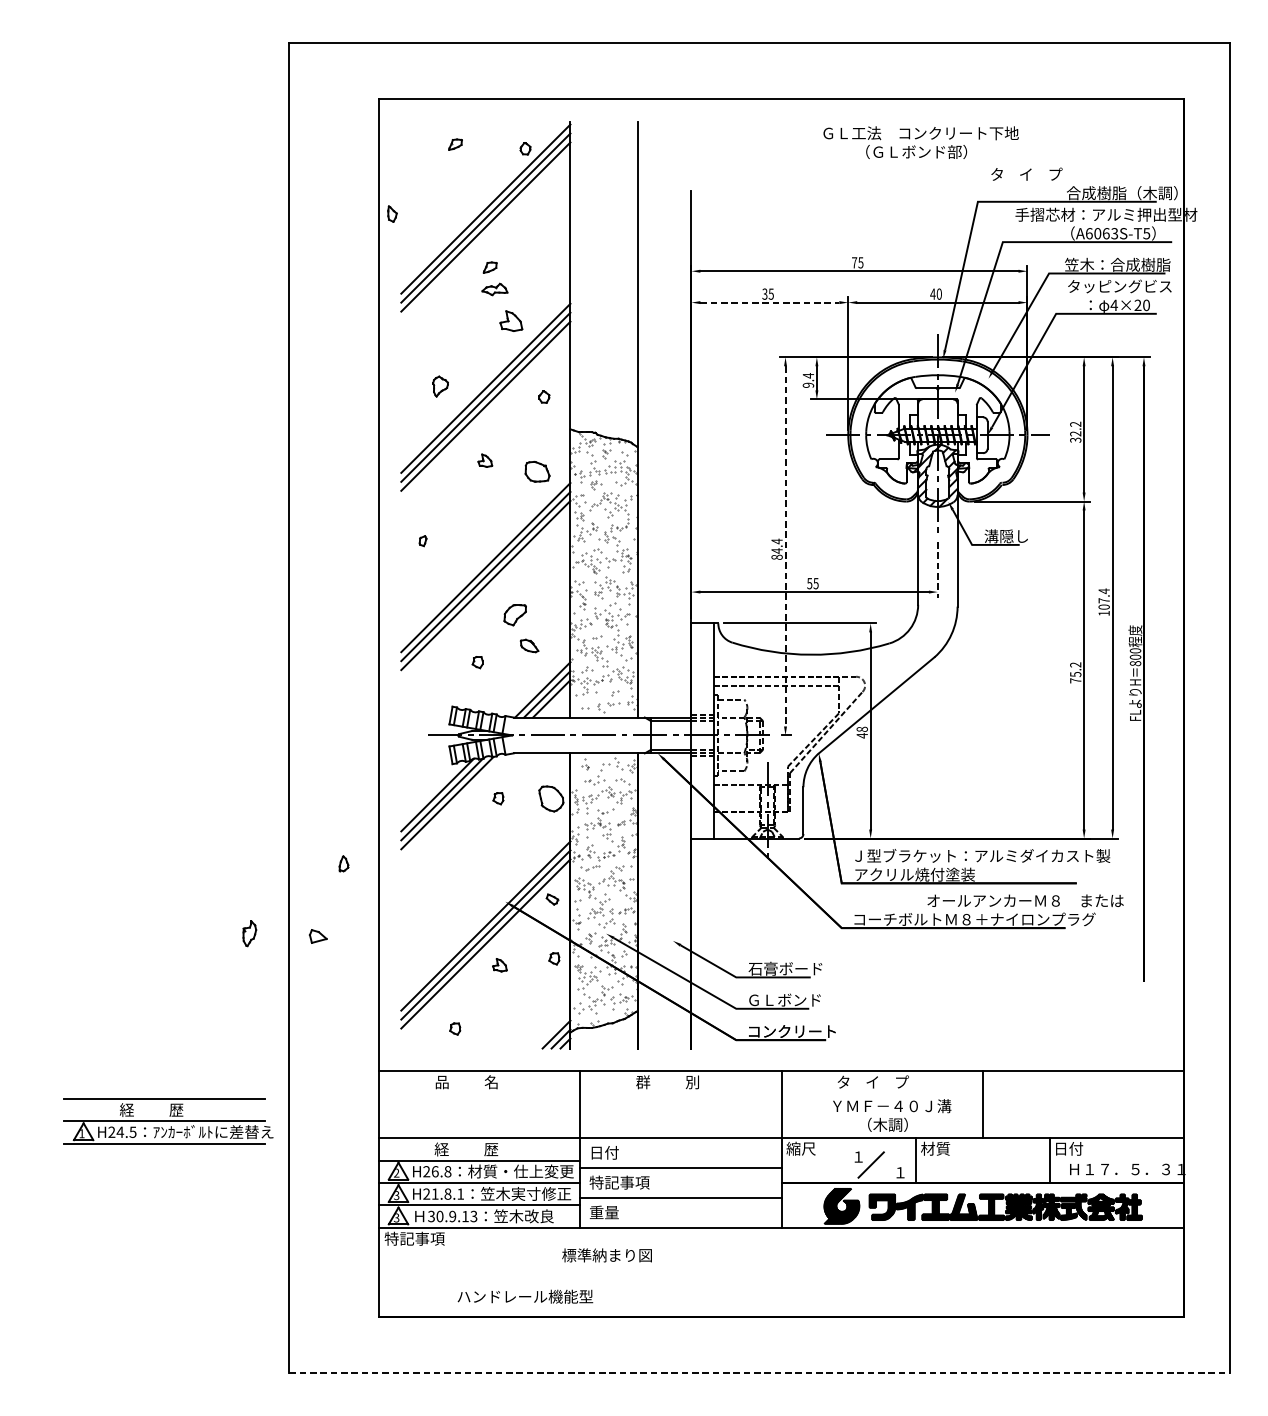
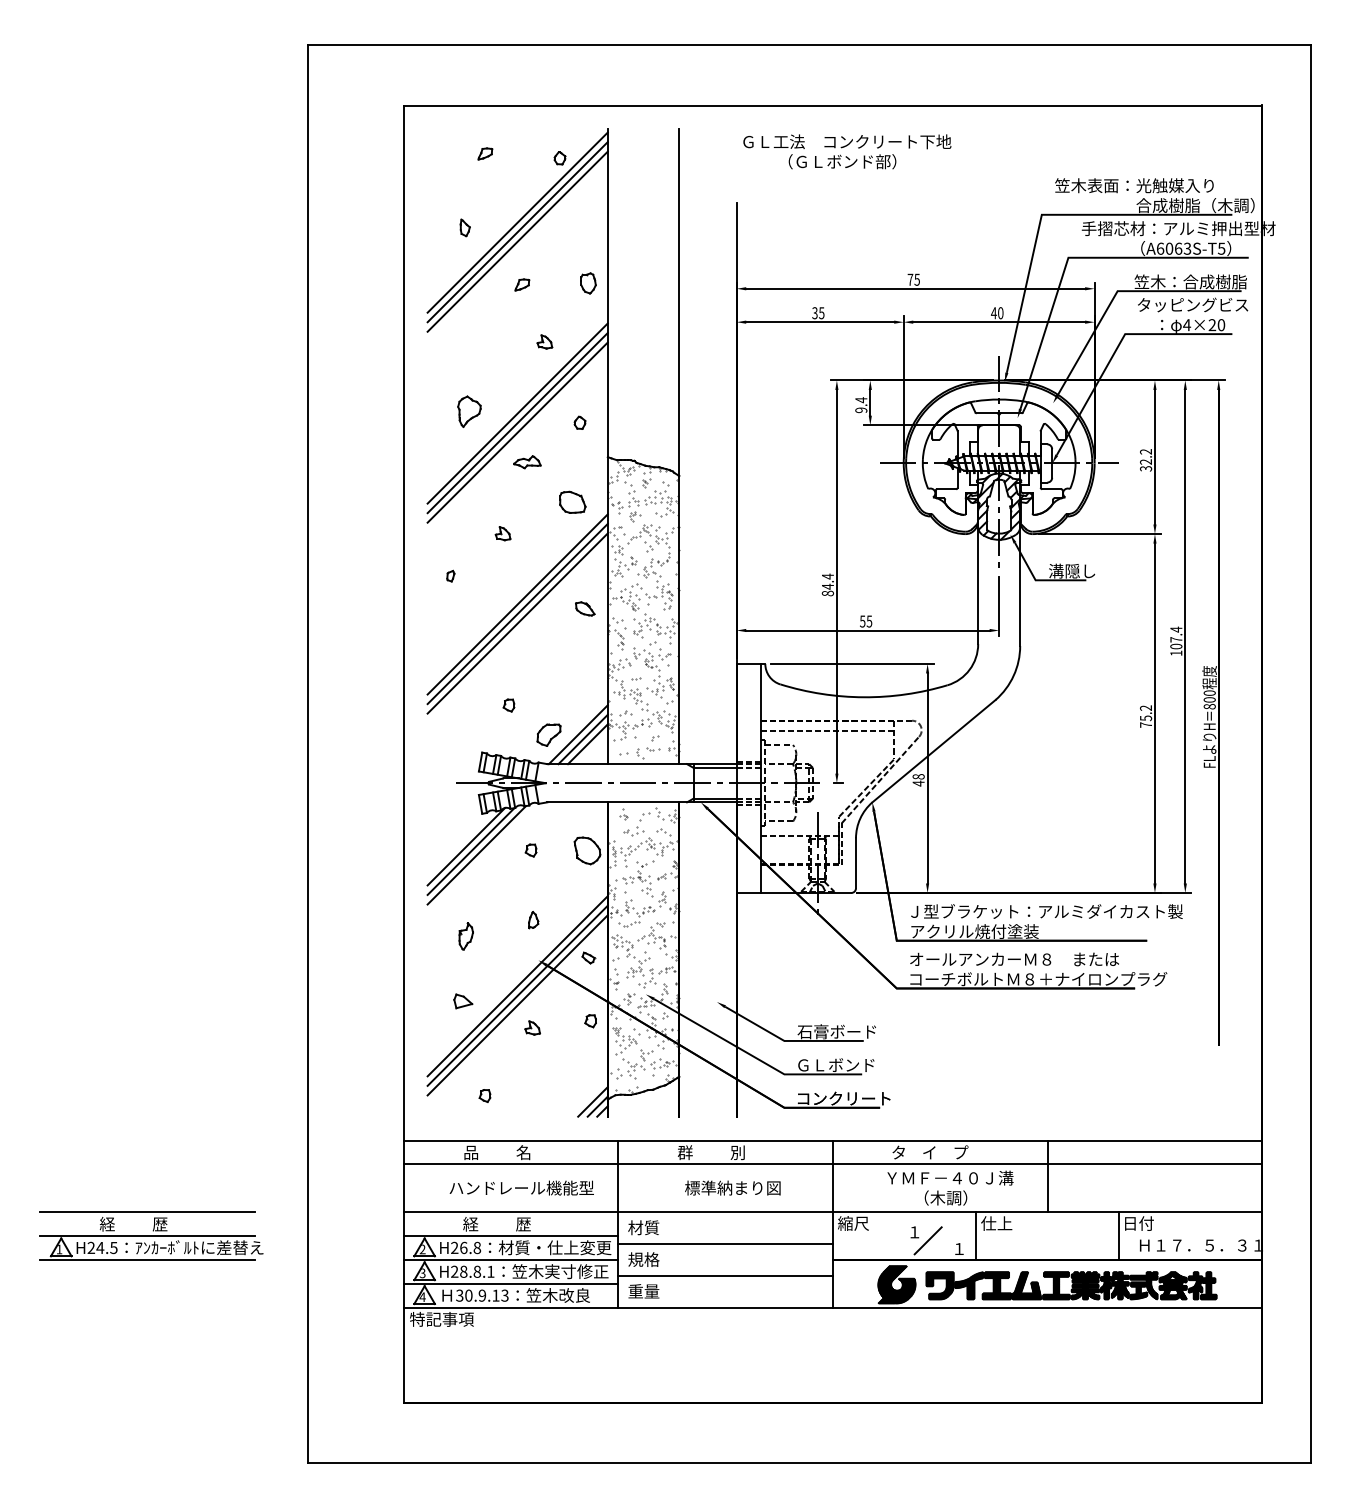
text: (921, 142) -> (847, 151), moved
text: (1064, 174) -> (1134, 185), タ    イ    プ -> 笠木表面：光触媒入り
part: (391, 213) -> (464, 227), moved
part: (552, 266) -> (588, 283), added
part: (495, 289) -> (527, 462), moved
line: (770, 302) -> (820, 322), dashed -> solid
part: (511, 320) -> (544, 341), size x0.62
part: (440, 386) -> (469, 411), size x1.43
part: (484, 460) -> (502, 533), moved
line: (785, 546) -> (836, 581), dashed -> solid
line: (938, 569) -> (999, 606), dashed -> solid
part: (514, 614) -> (548, 734), moved
part: (529, 645) -> (585, 608), moved
part: (343, 864) -> (533, 920), moved
text: (1025, 900) -> (1014, 959), moved
part: (249, 933) -> (465, 936), moved
part: (318, 936) -> (463, 1001), moved
line: (781, 1093) -> (832, 1164), added
part: (168, 1120) -> (151, 1235), moved
text: (935, 1148) -> (996, 1223), 材質 -> 仕上
text: (603, 1152) -> (643, 1227), 日付 -> 材質
text: (619, 1182) -> (660, 1259), 特記事項 -> 規格
text: (434, 1193) -> (463, 1271), H21.8.1 -> H28.8.1
text: (396, 1218) -> (422, 1297), 3 -> 4
text: (606, 1254) -> (732, 1187), moved
text: (525, 1296) -> (521, 1187), moved
line: (759, 1373) -> (809, 1462), dashed -> solid

